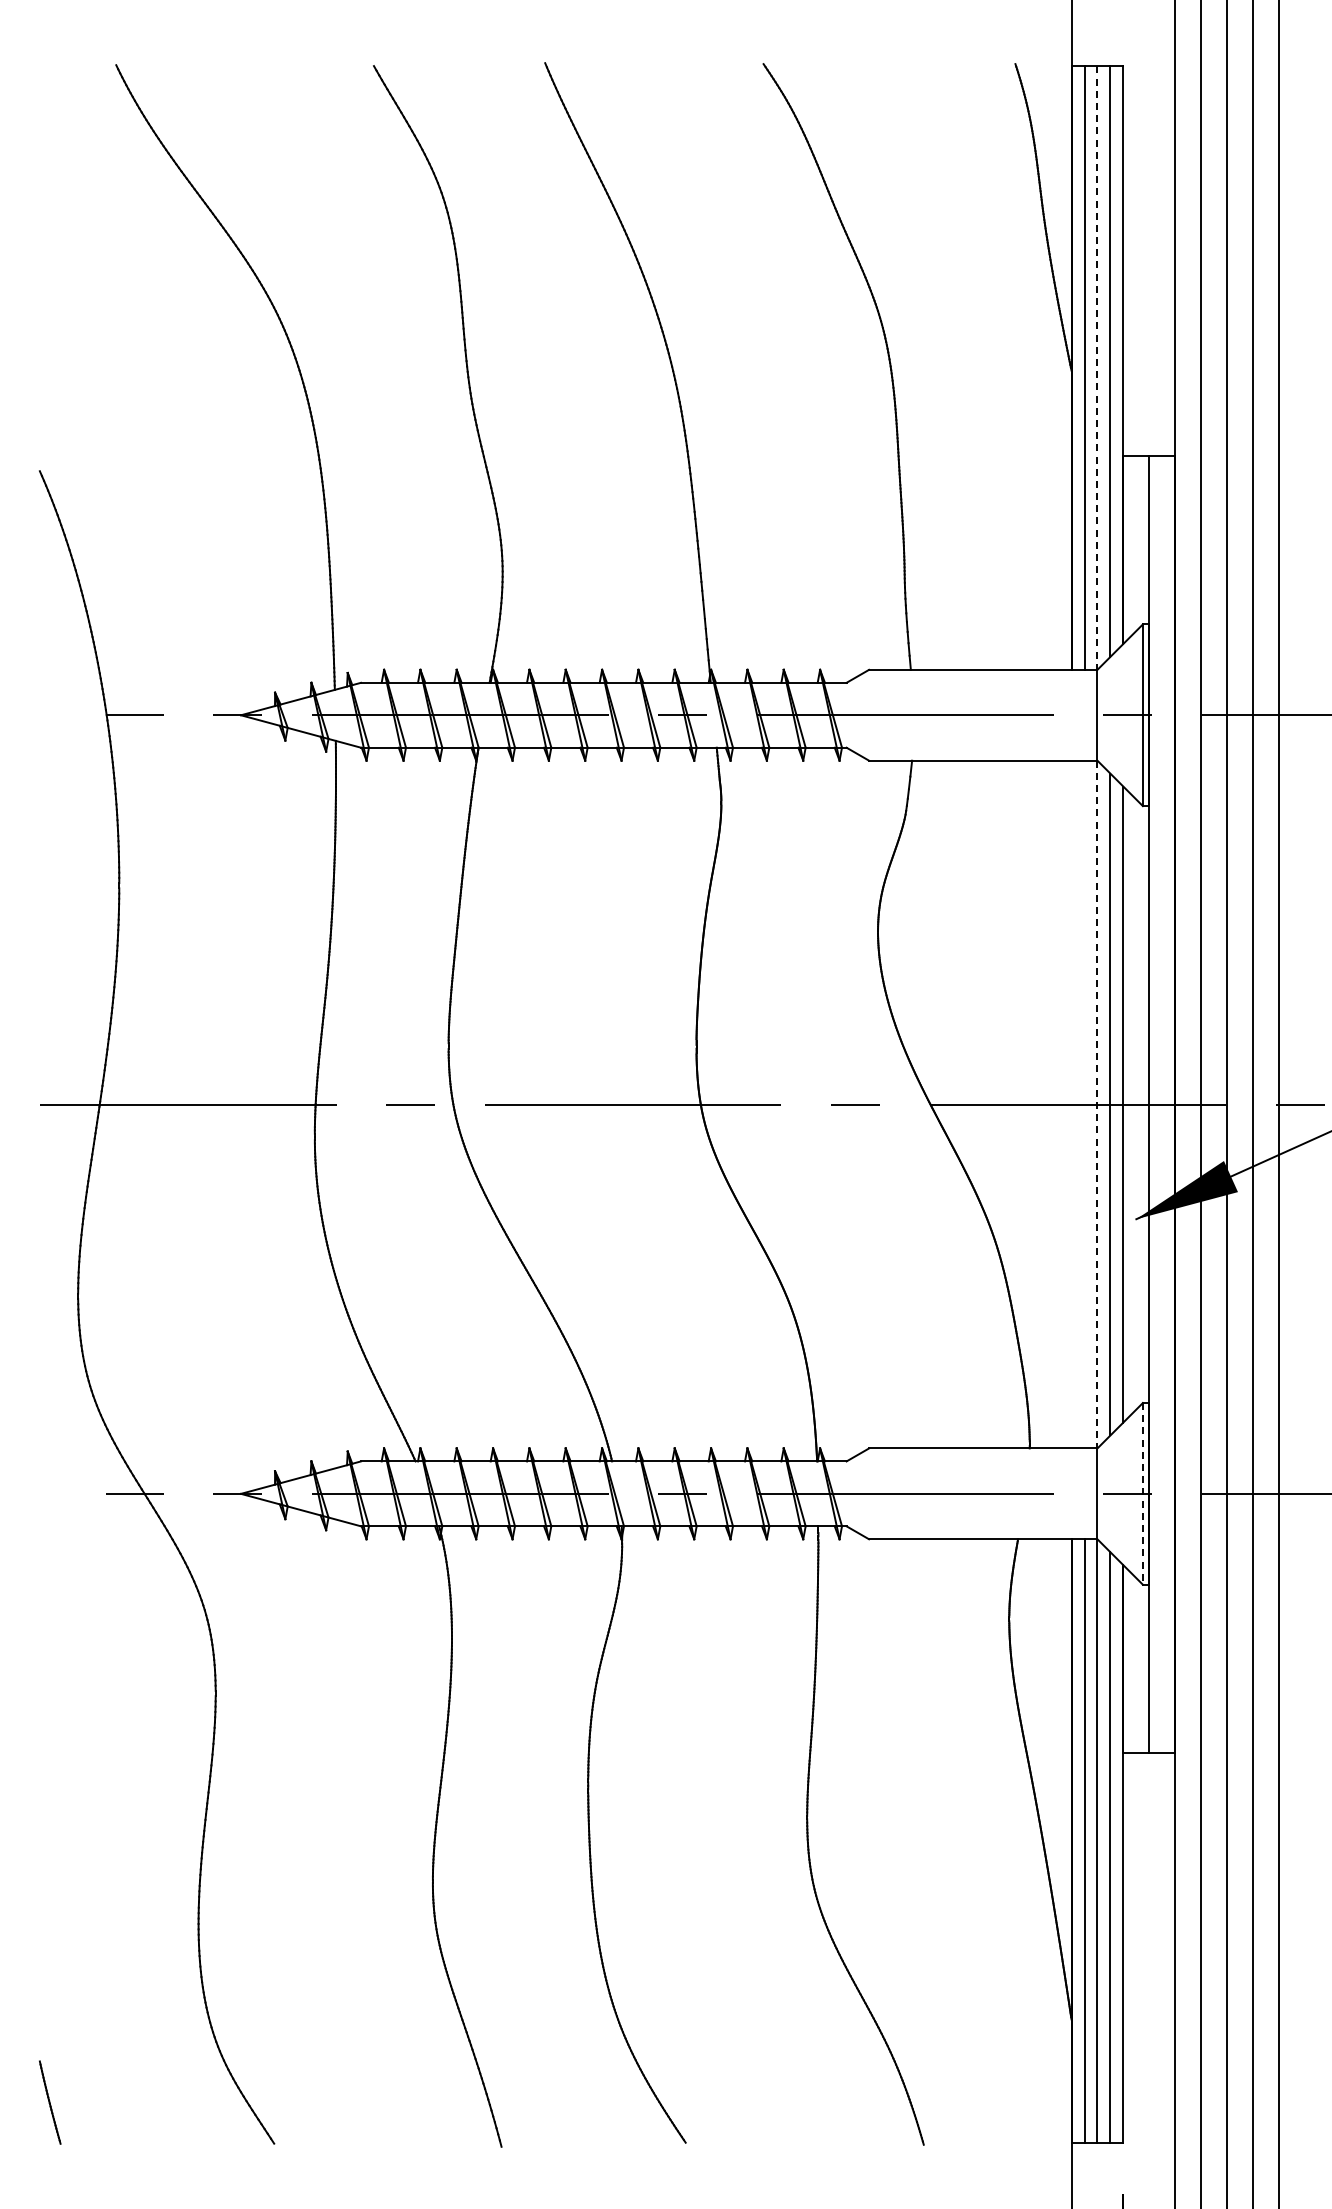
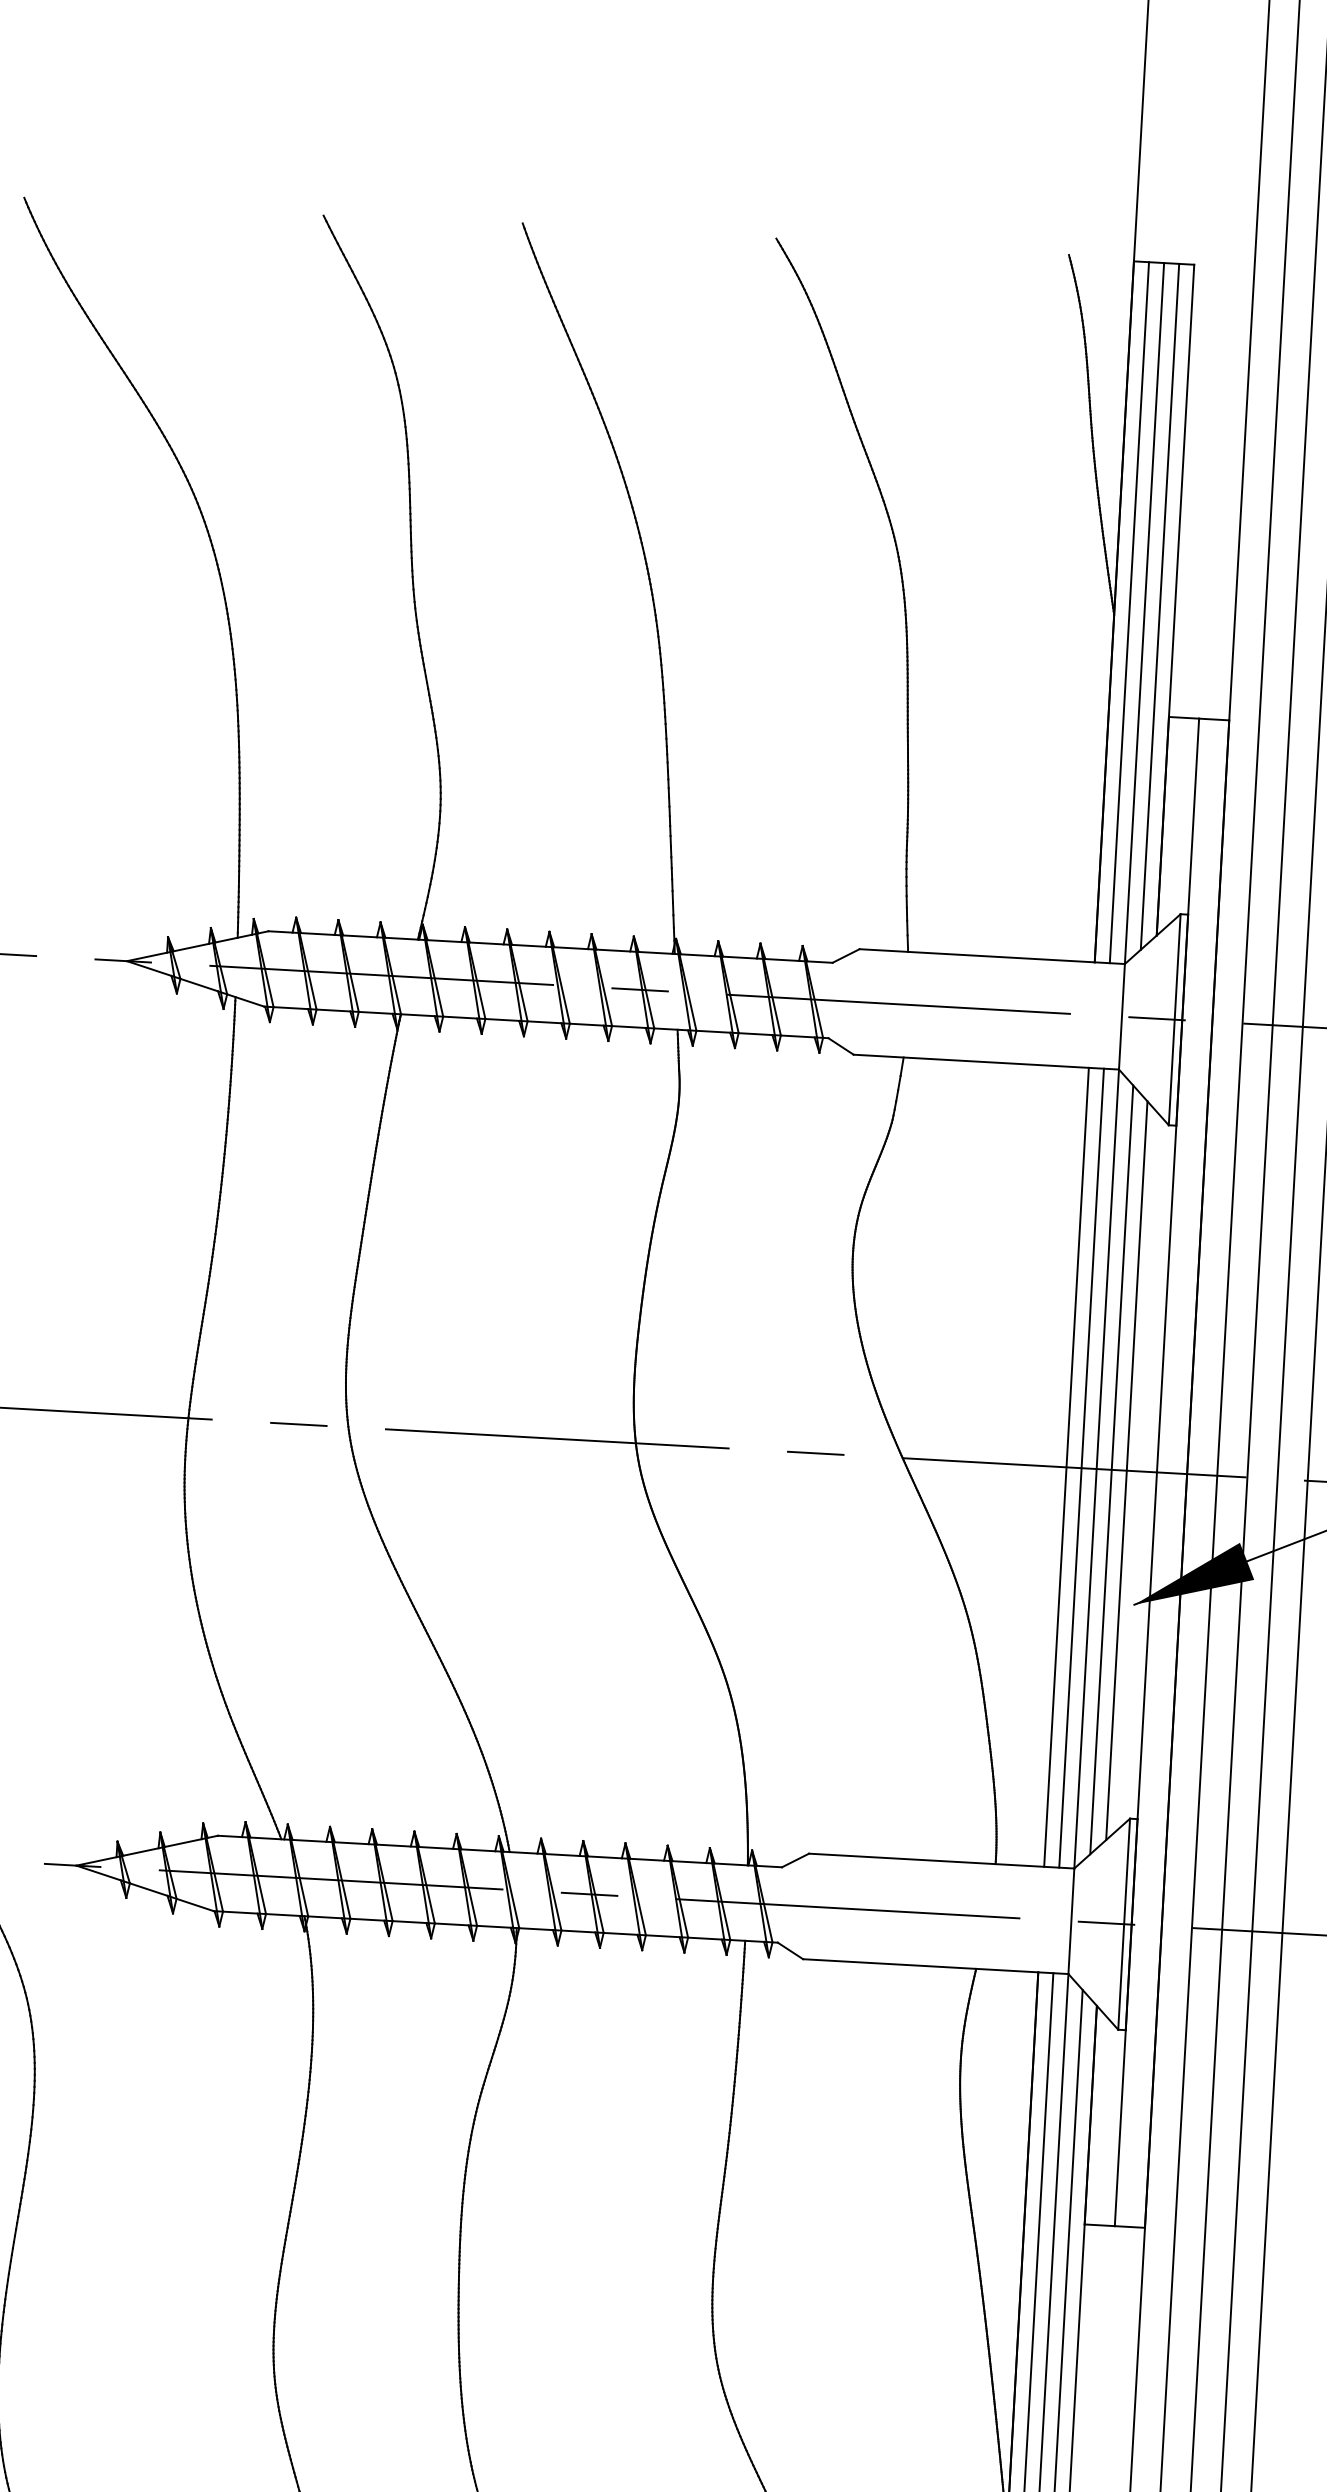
line: (1097, 368) -> (1144, 613), dashed -> solid
line: (1071, 1104) -> (1066, 1467), added
line: (1084, 1104) -> (1081, 1468), added
line: (1097, 1104) -> (1096, 1468), dashed -> solid
line: (1142, 1493) -> (1123, 1923), dashed -> solid

